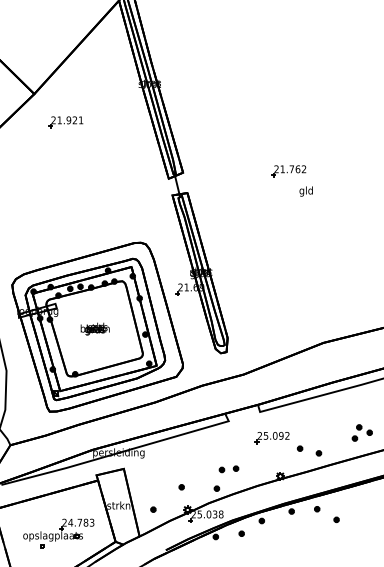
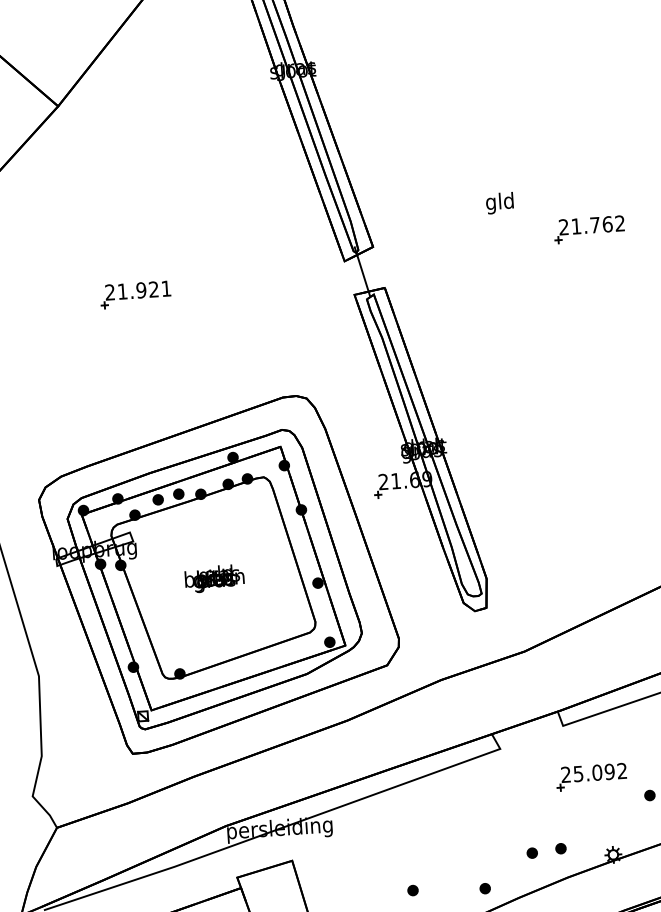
part: (65, 122) -> (134, 295), moved
text: (305, 191) -> (498, 203), moved
part: (228, 469) -> (545, 851), moved

